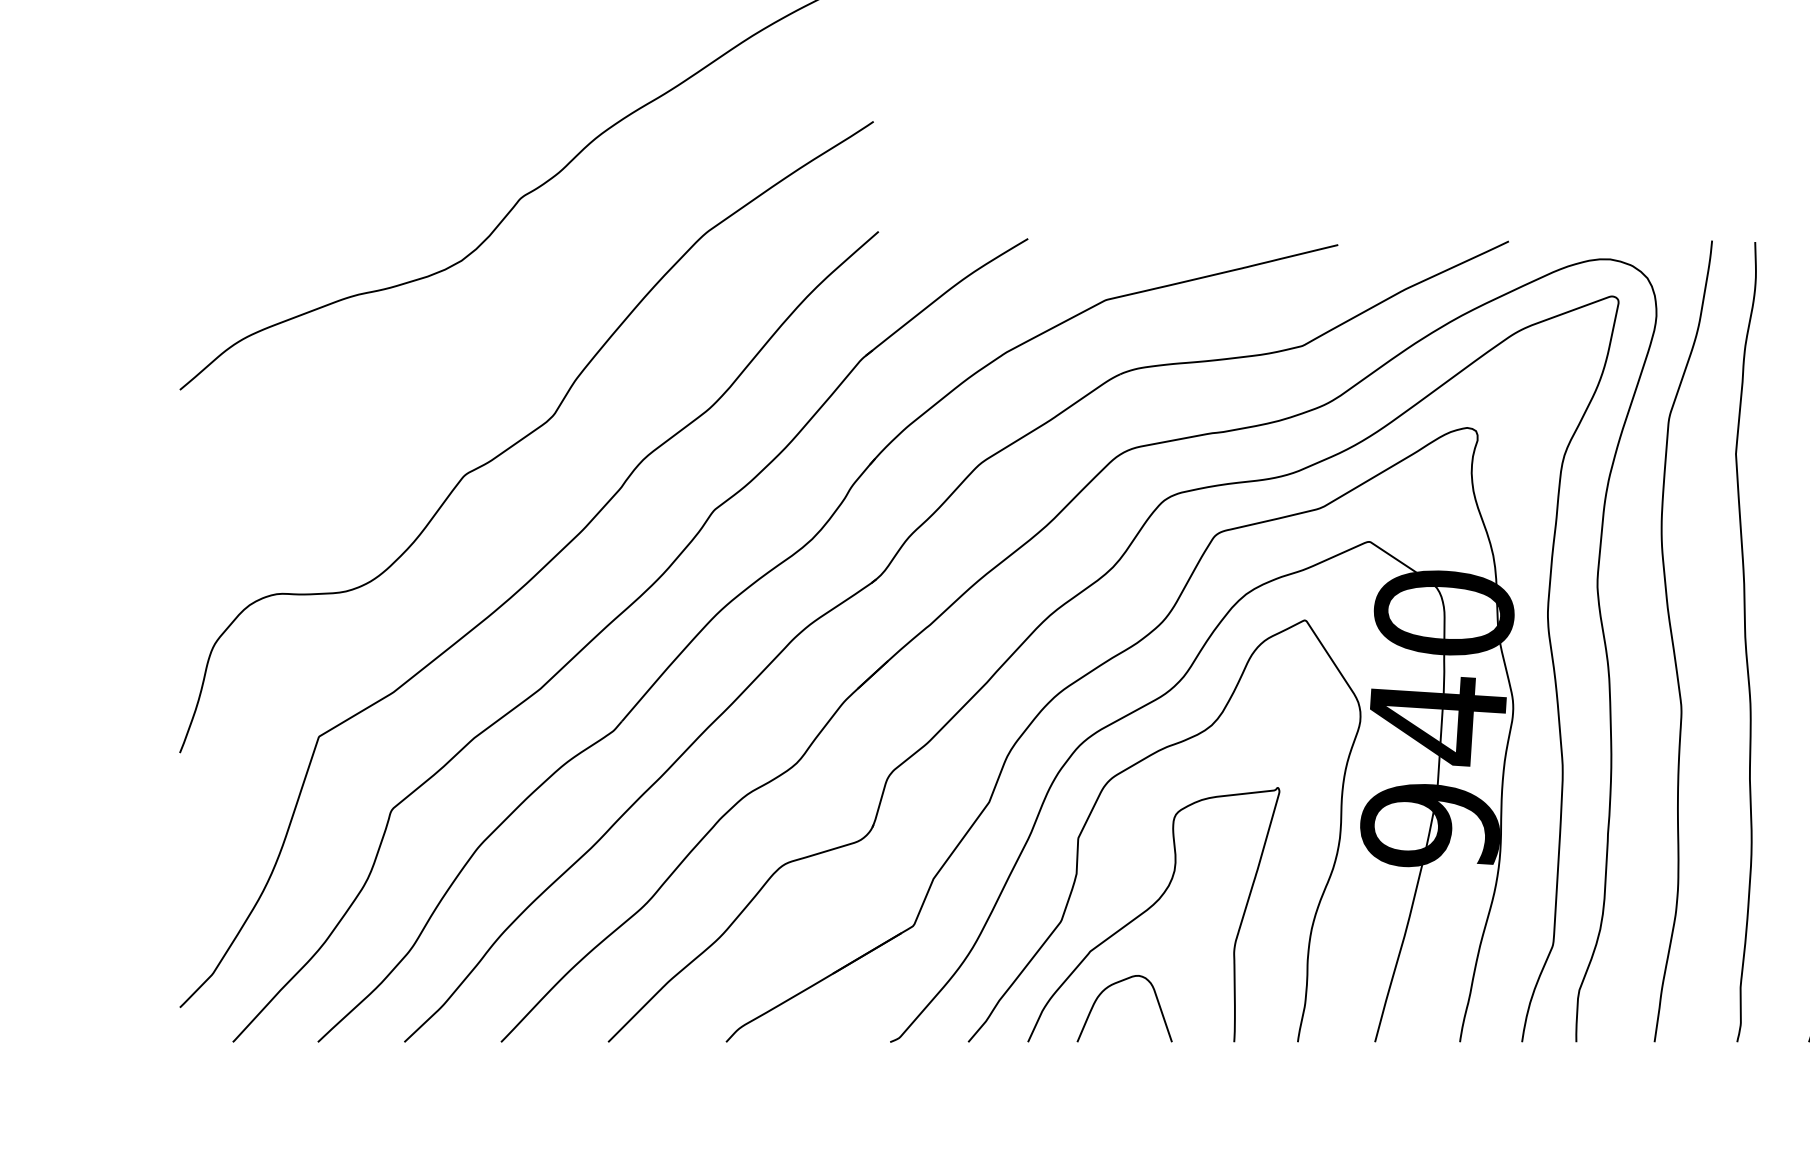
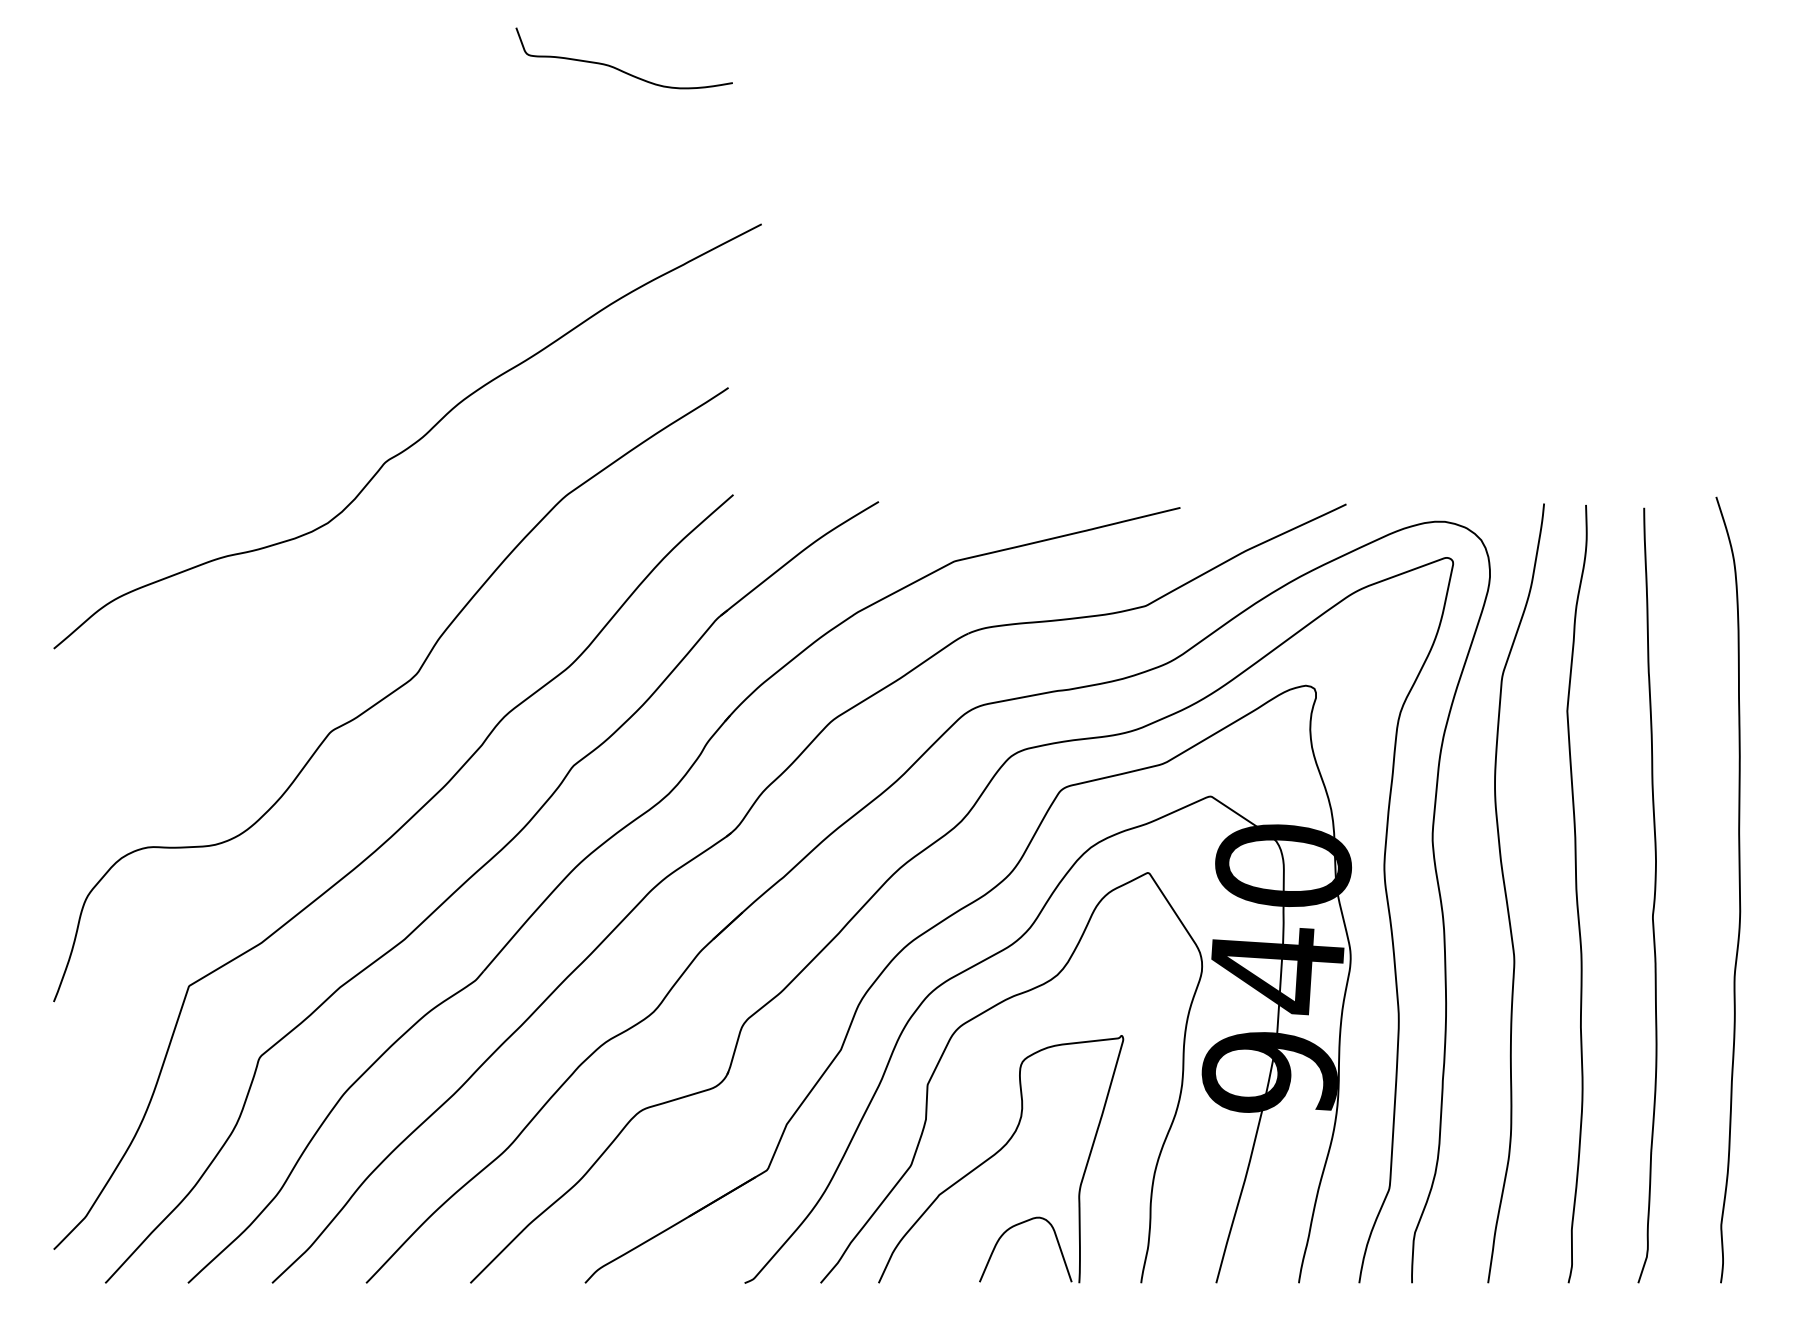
curve: (1117, 983) -> (1018, 1225), moved

